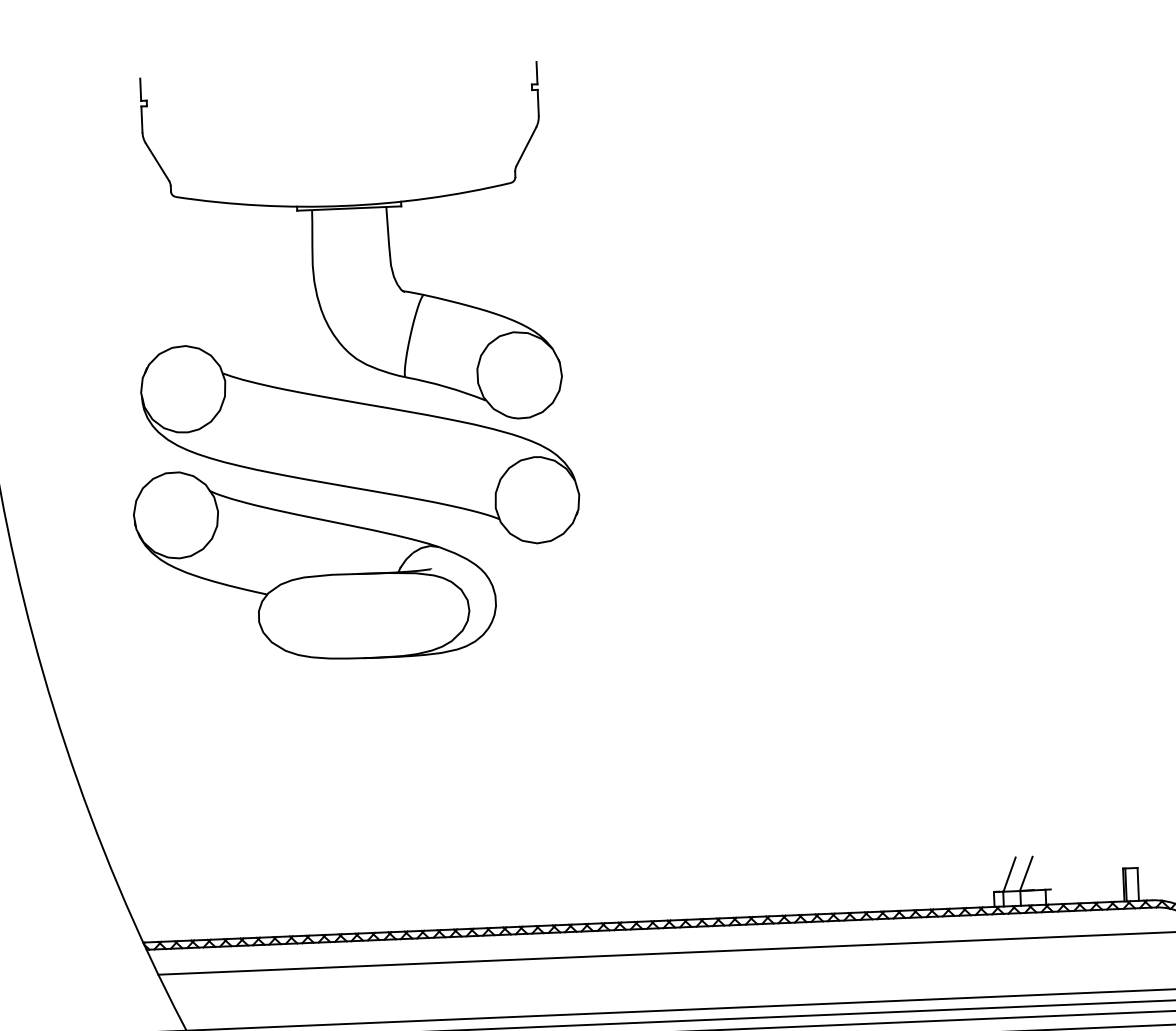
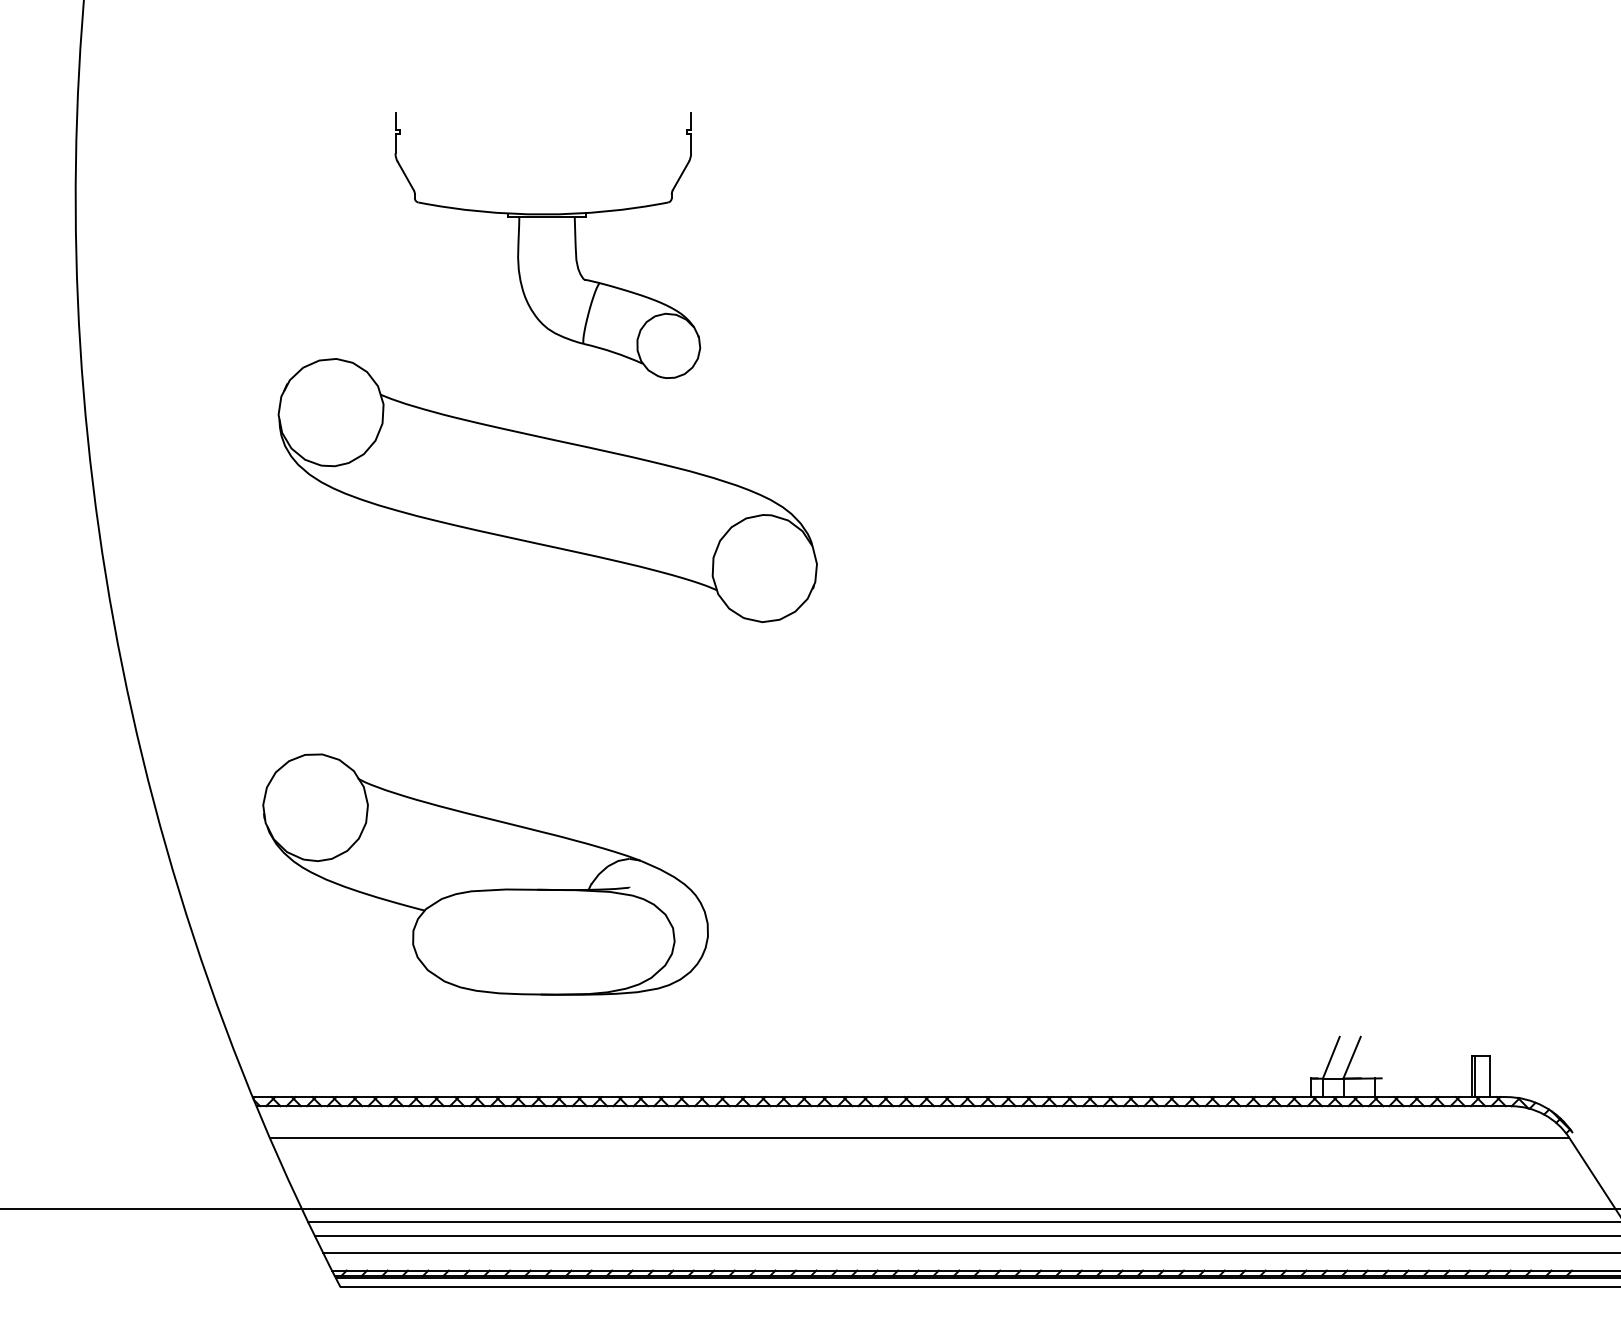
part: (351, 247) -> (547, 245), size x0.6
part: (315, 563) -> (485, 874), moved

